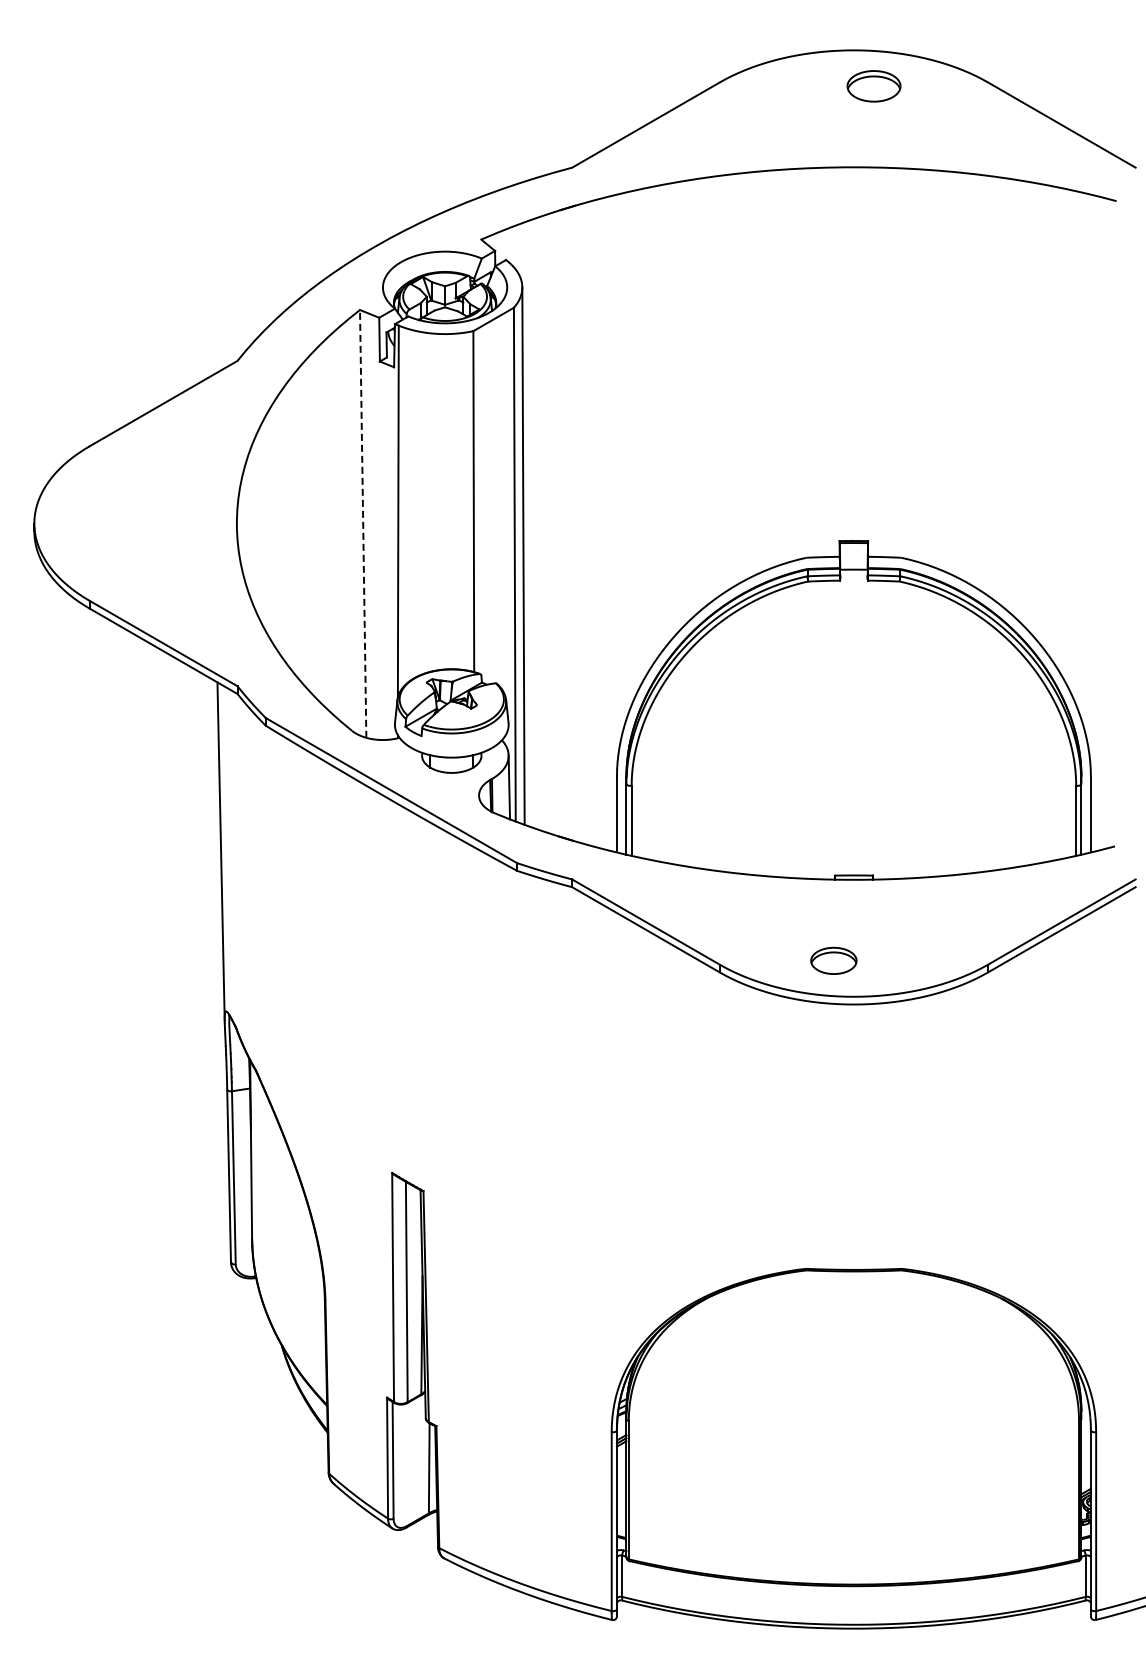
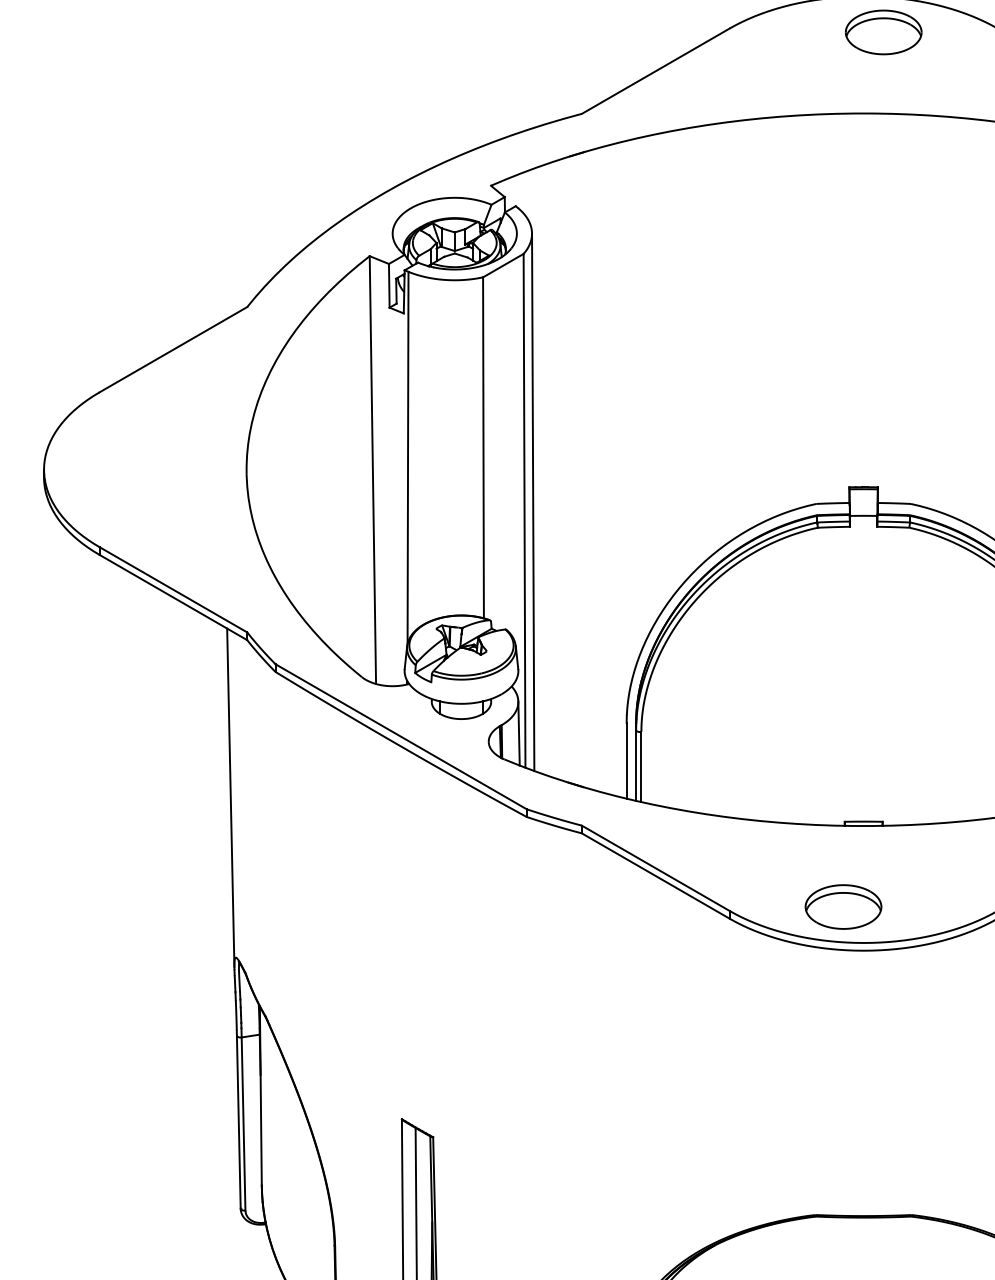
part: (873, 86) -> (883, 32), size x1.43
line: (363, 523) -> (373, 469), dashed -> solid
part: (833, 960) -> (843, 906), size x1.67

